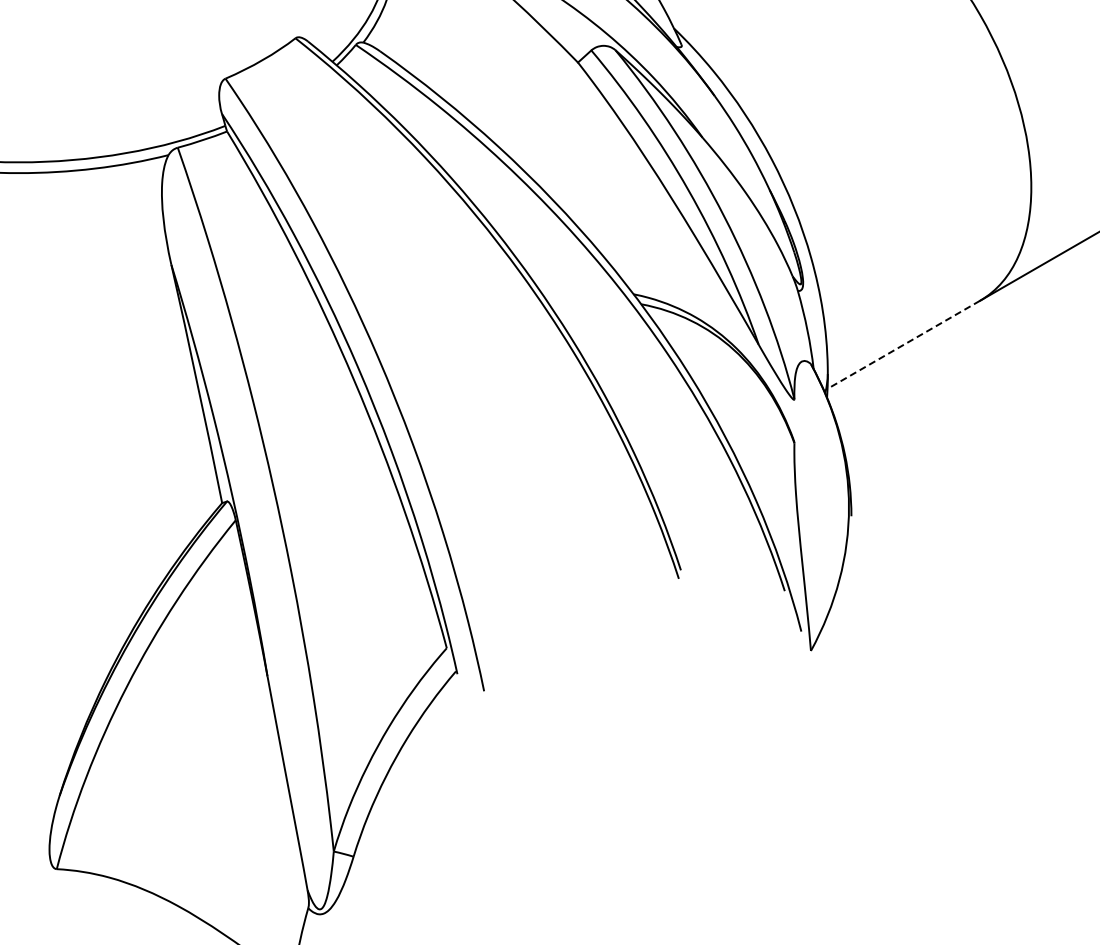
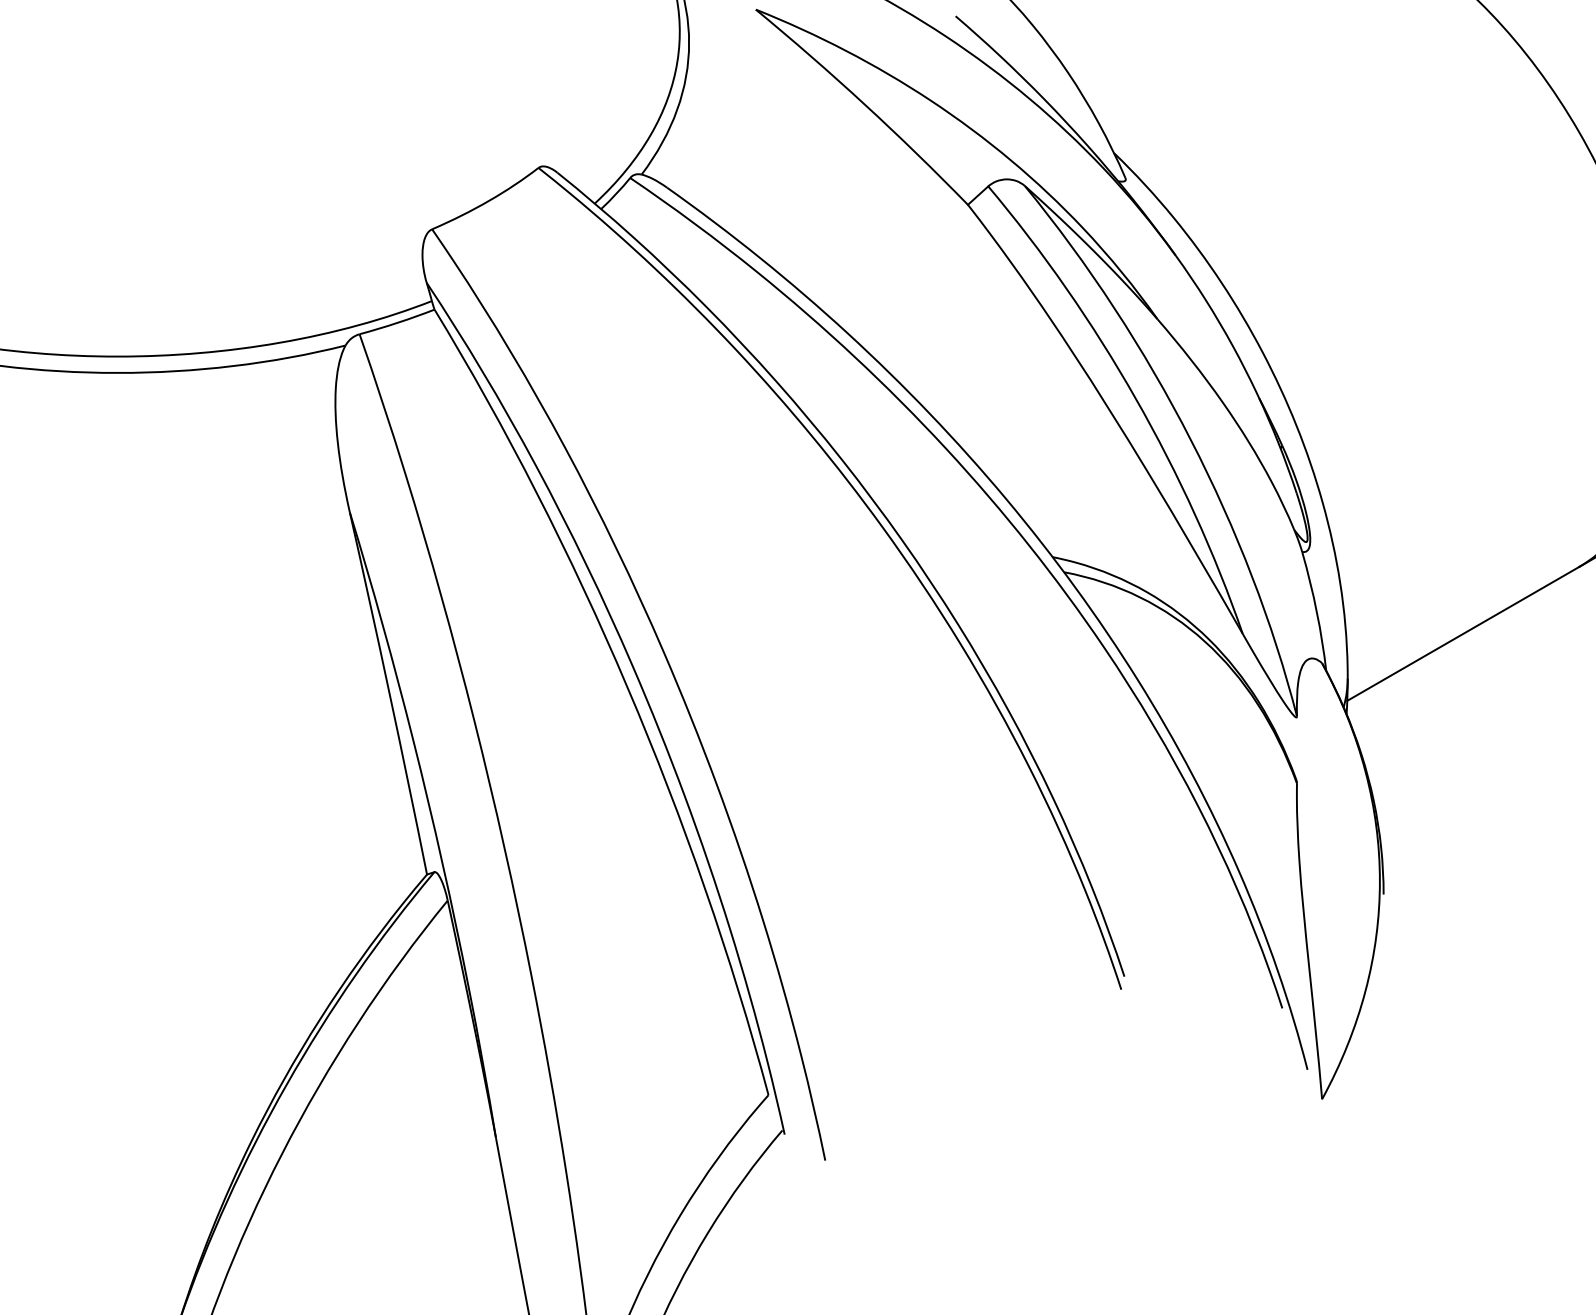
line: (903, 345) -> (1462, 634), dashed -> solid

